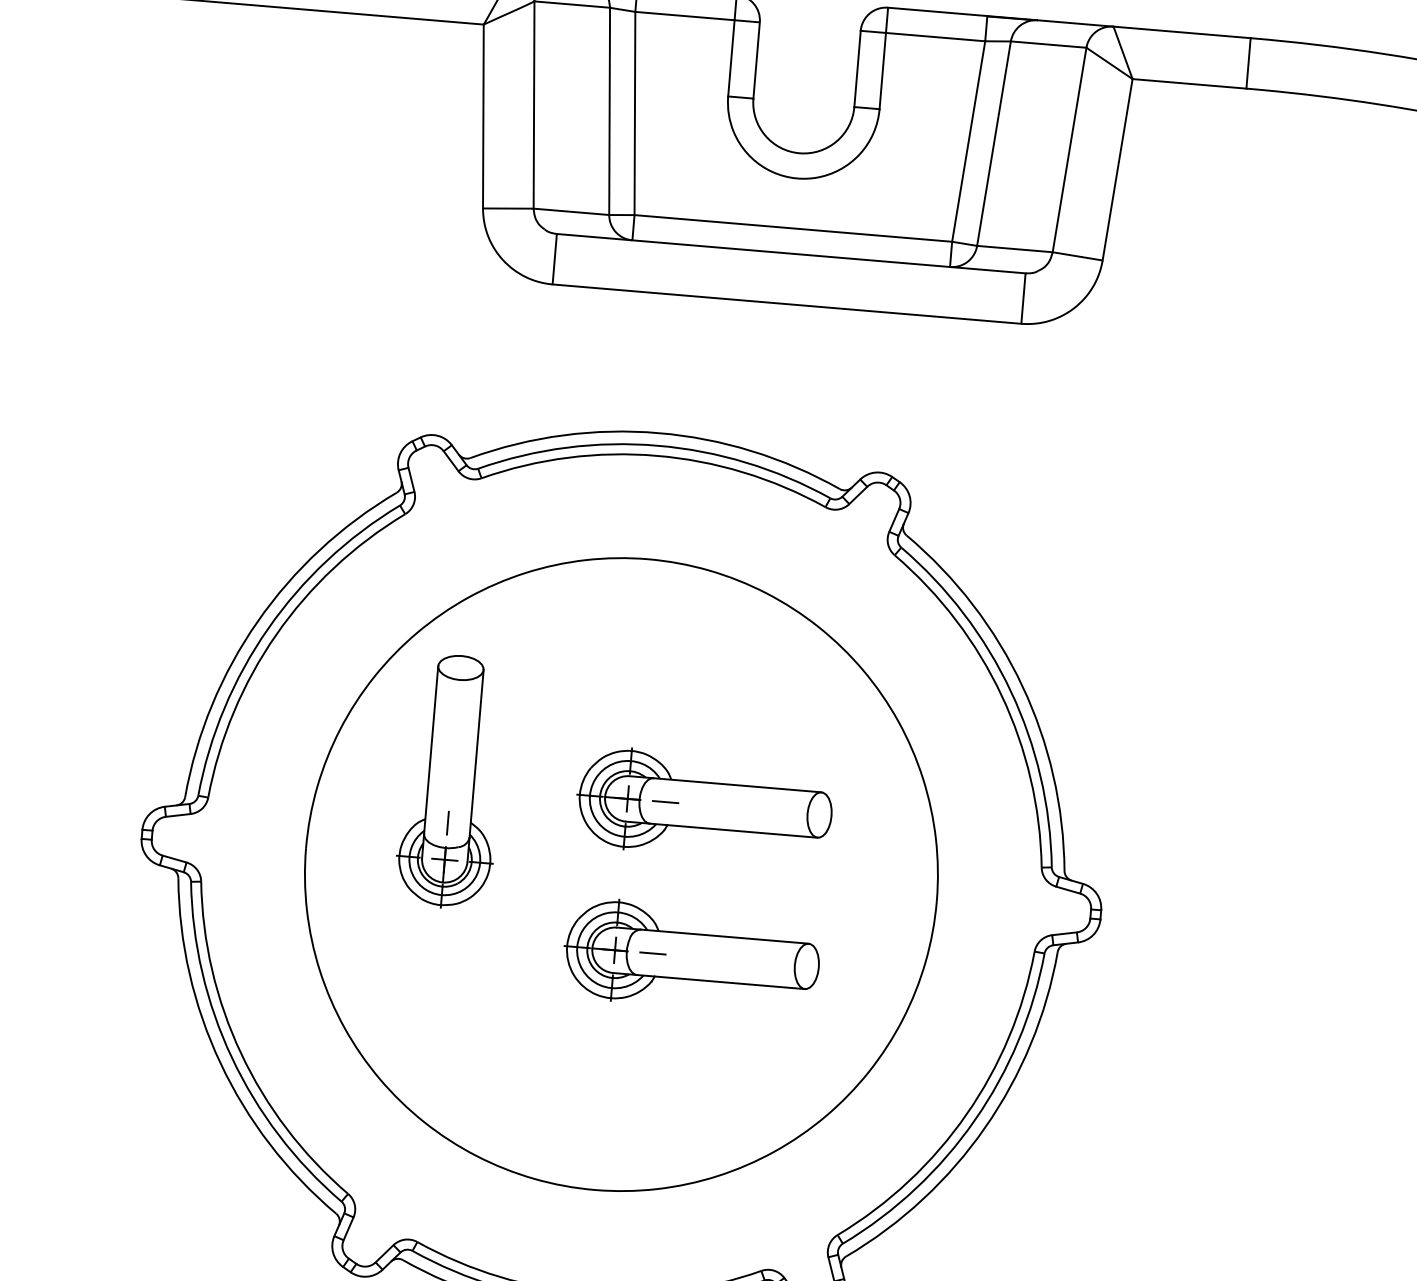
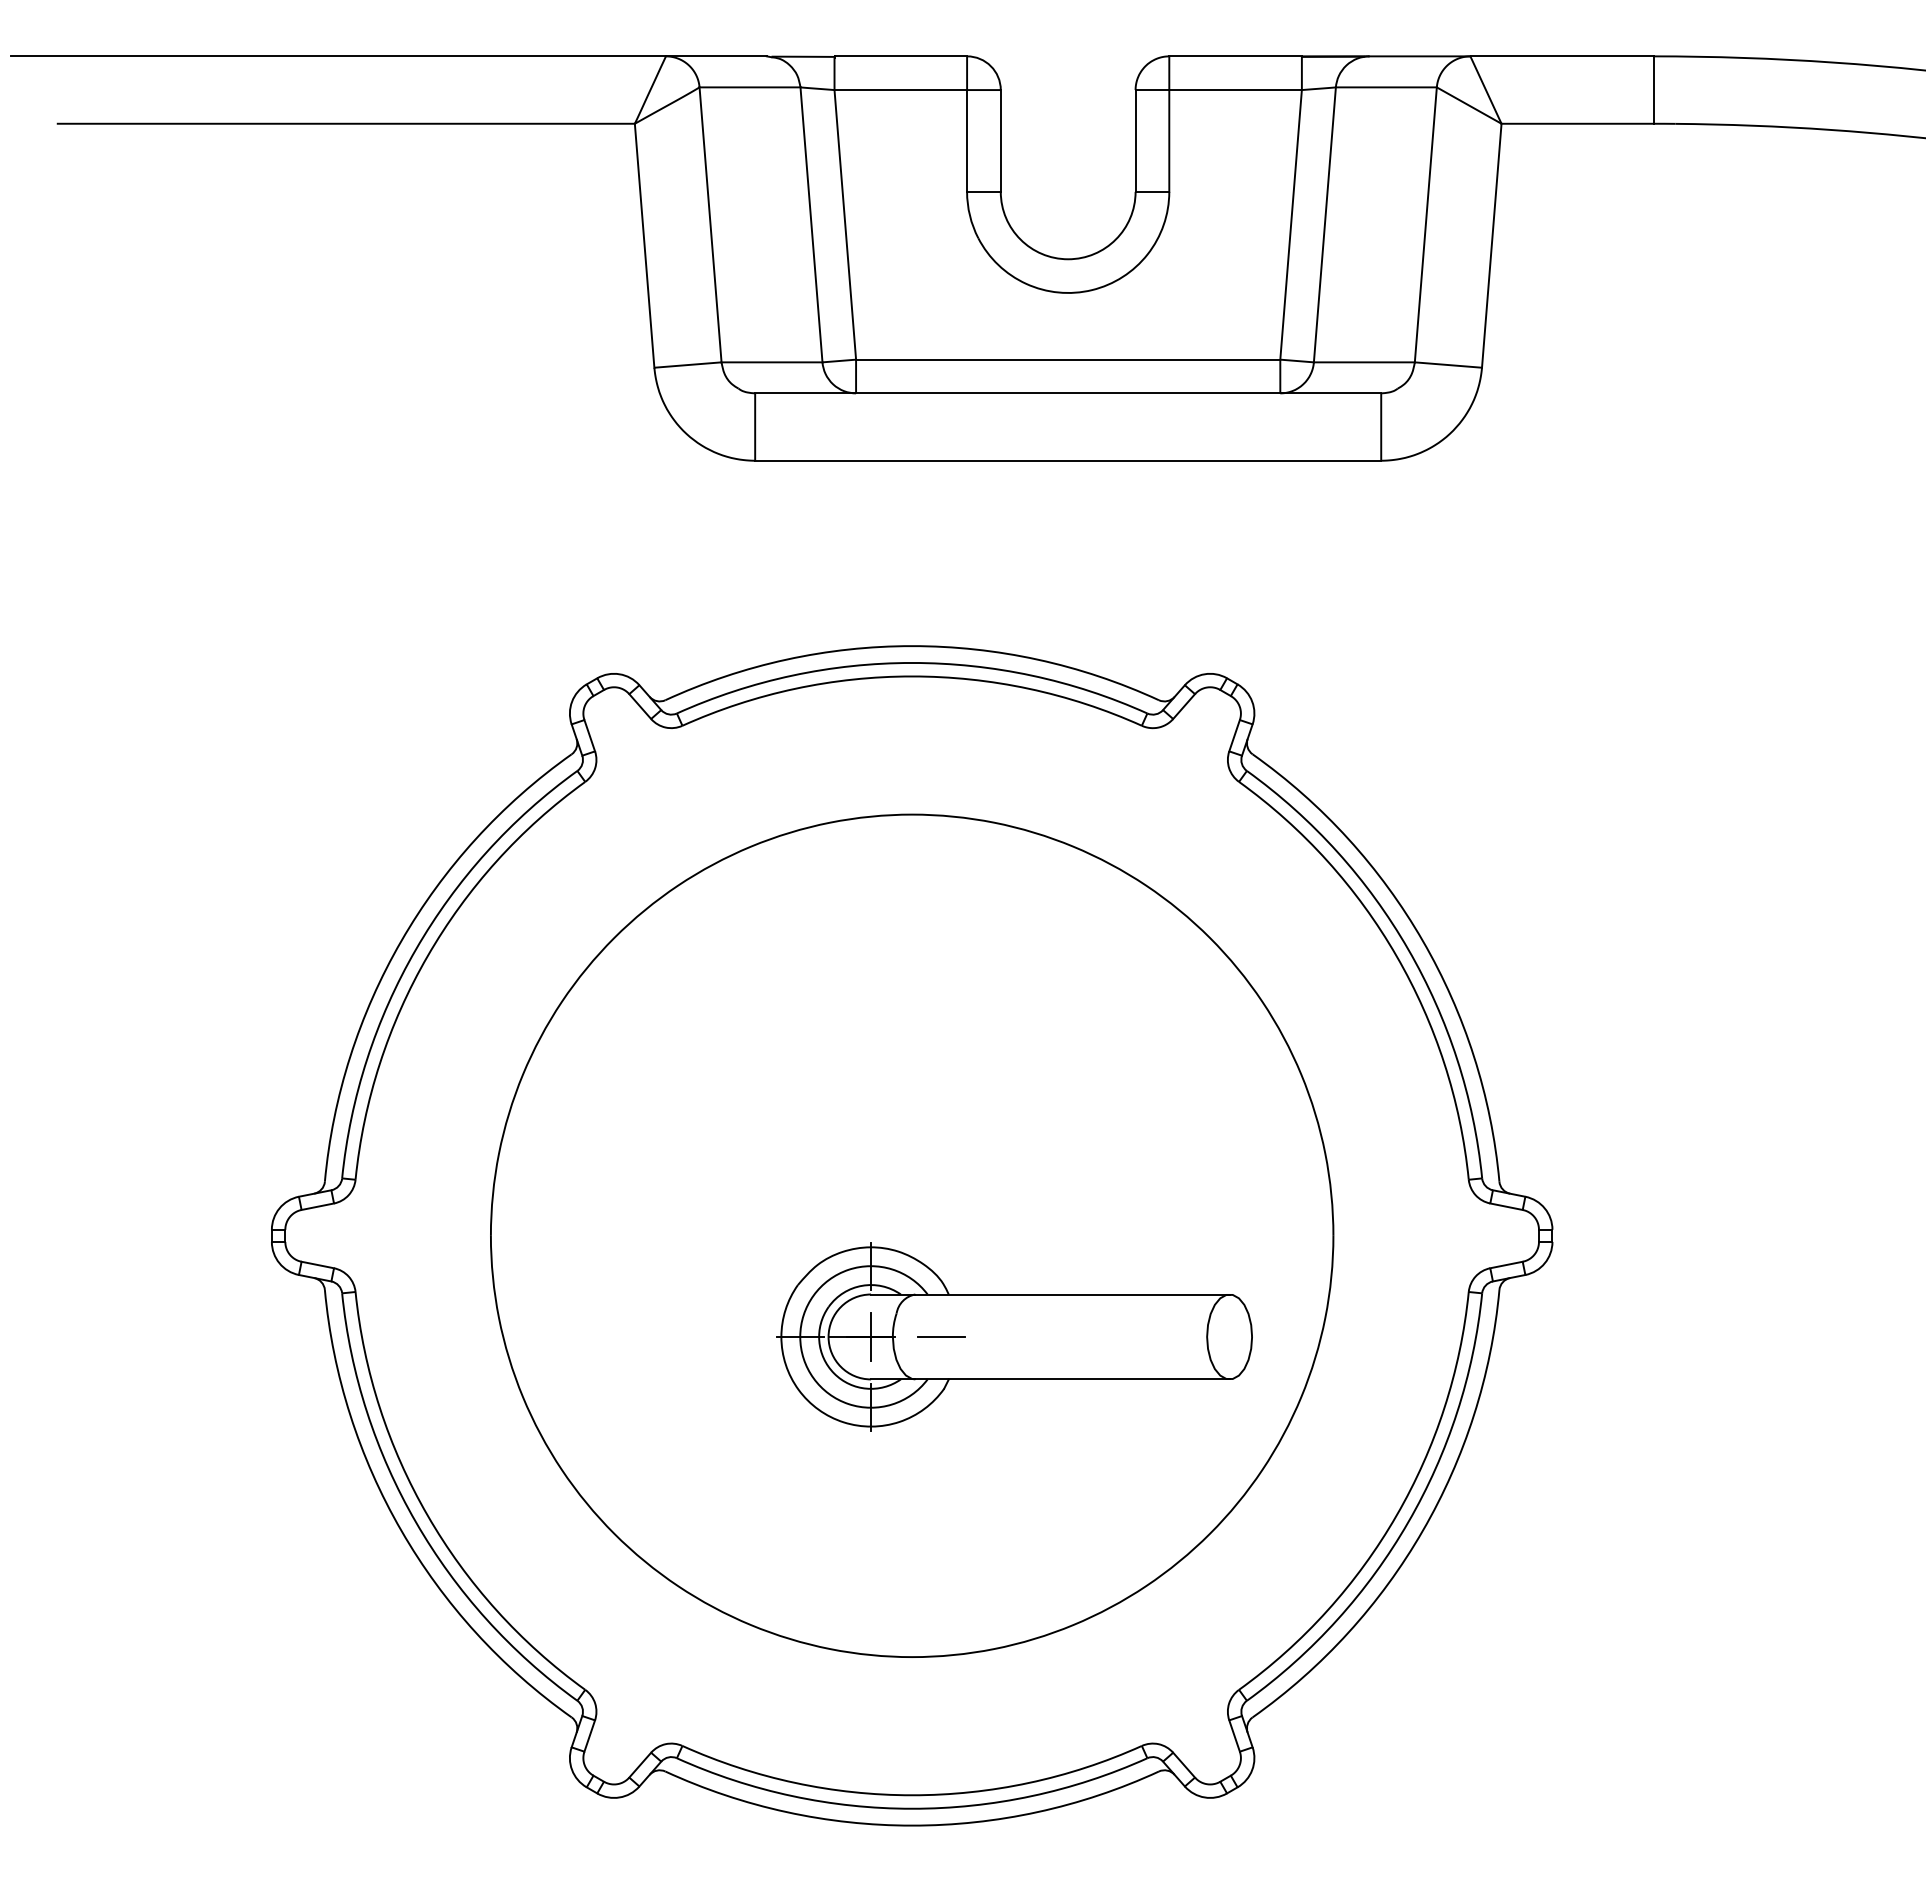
part: (450, 781) -> (675, 1131), removed
part: (704, 805) -> (1014, 1134), removed
part: (691, 956) -> (1014, 1336), size x1.4

